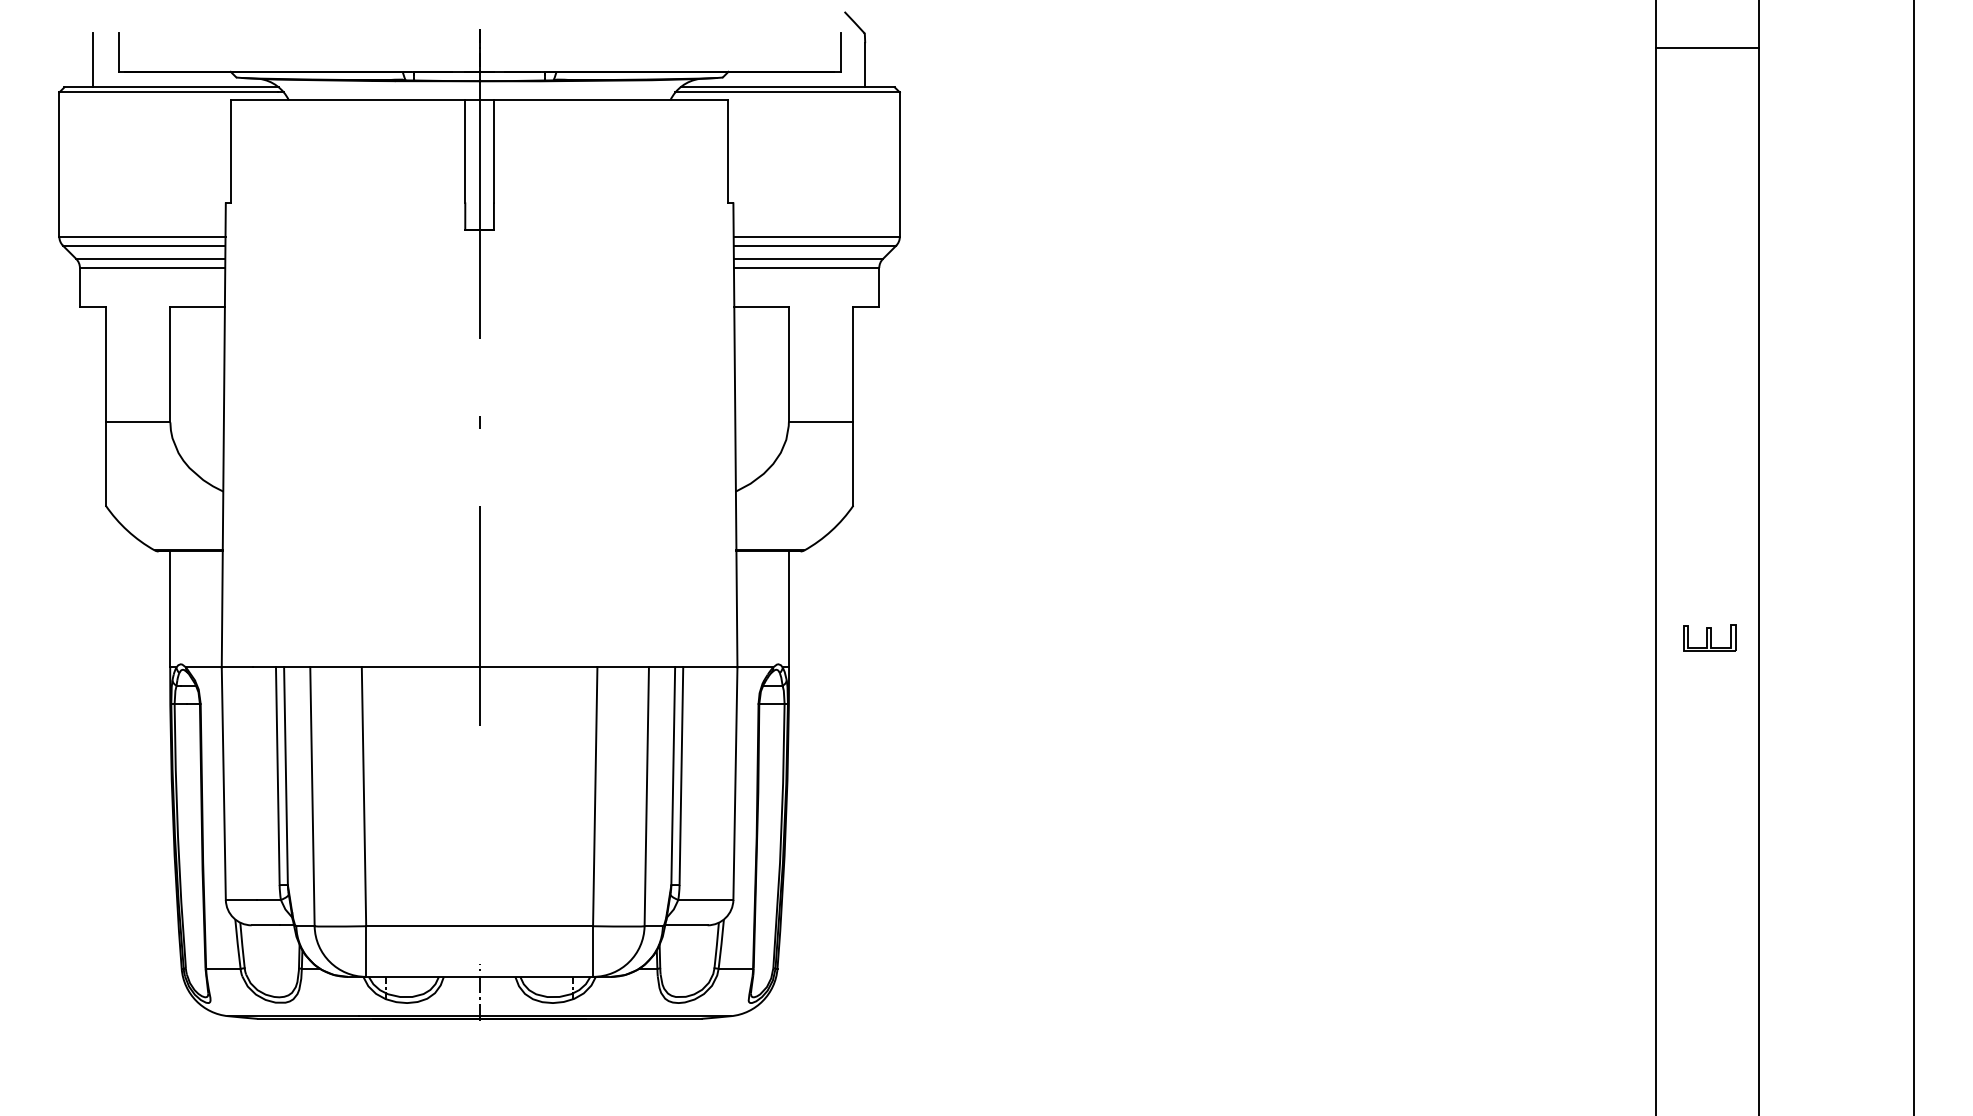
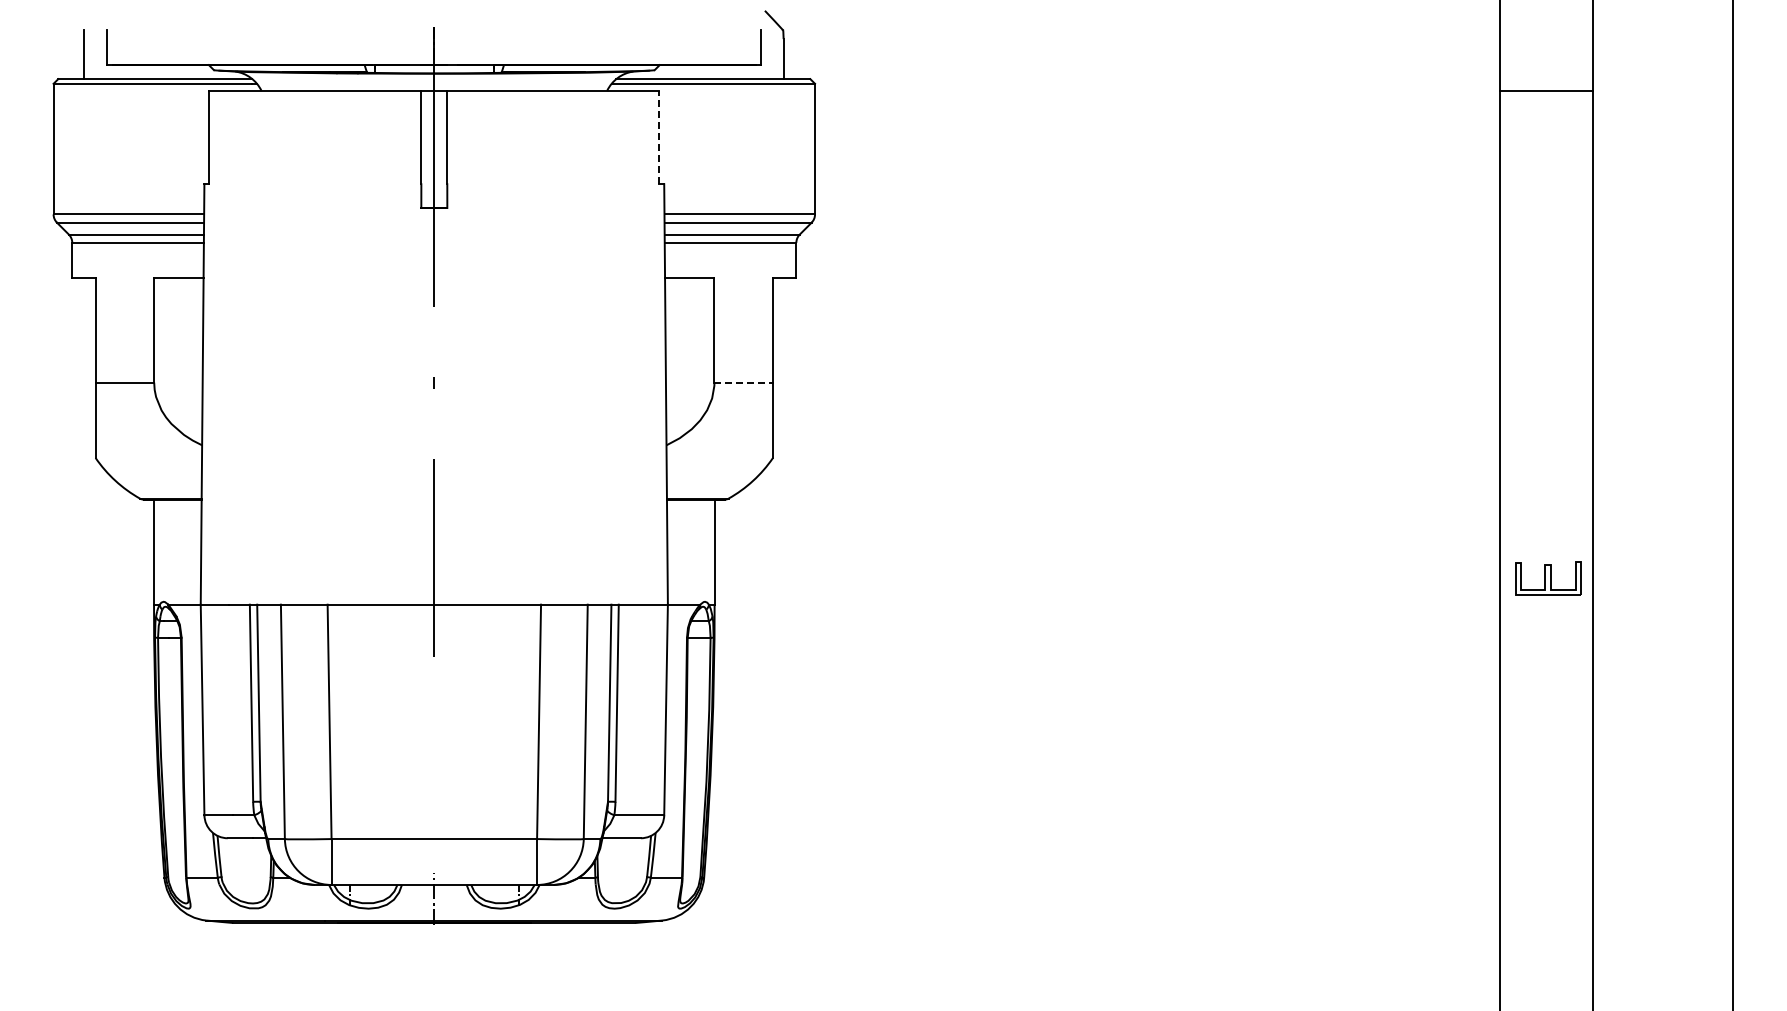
line: (1707, 47) -> (1546, 90), moved
line: (728, 151) -> (659, 137), solid -> dashed
line: (822, 422) -> (744, 382), solid -> dashed
part: (1709, 638) -> (1548, 578), size x1.4

